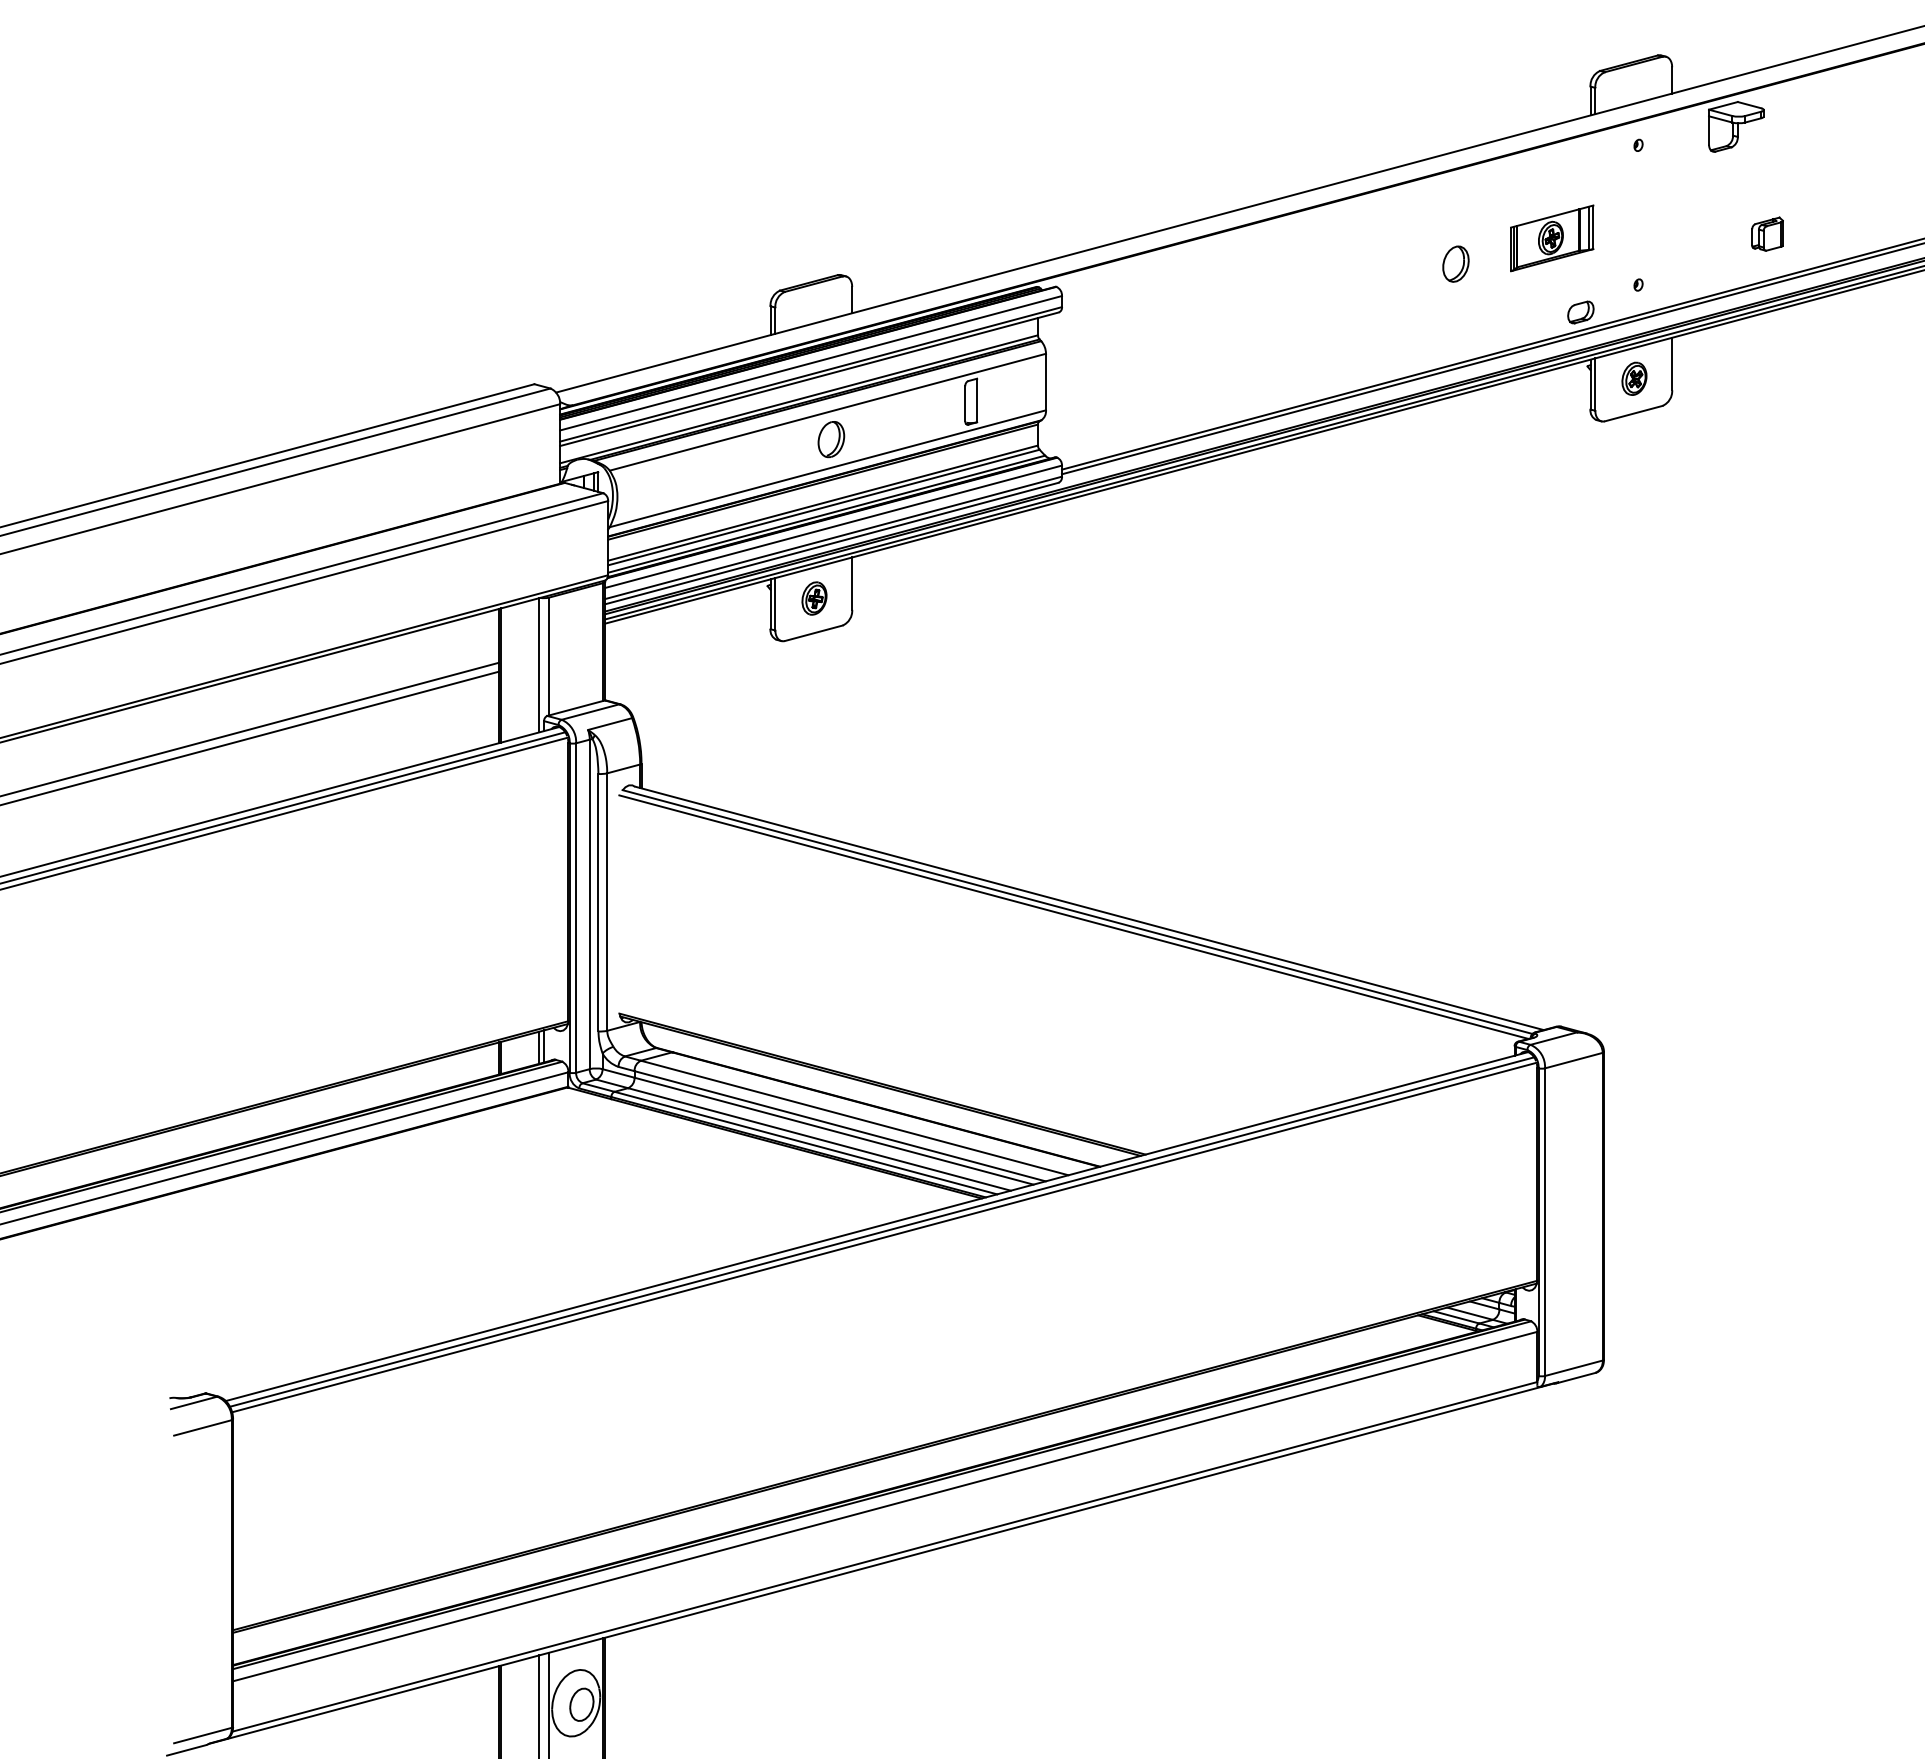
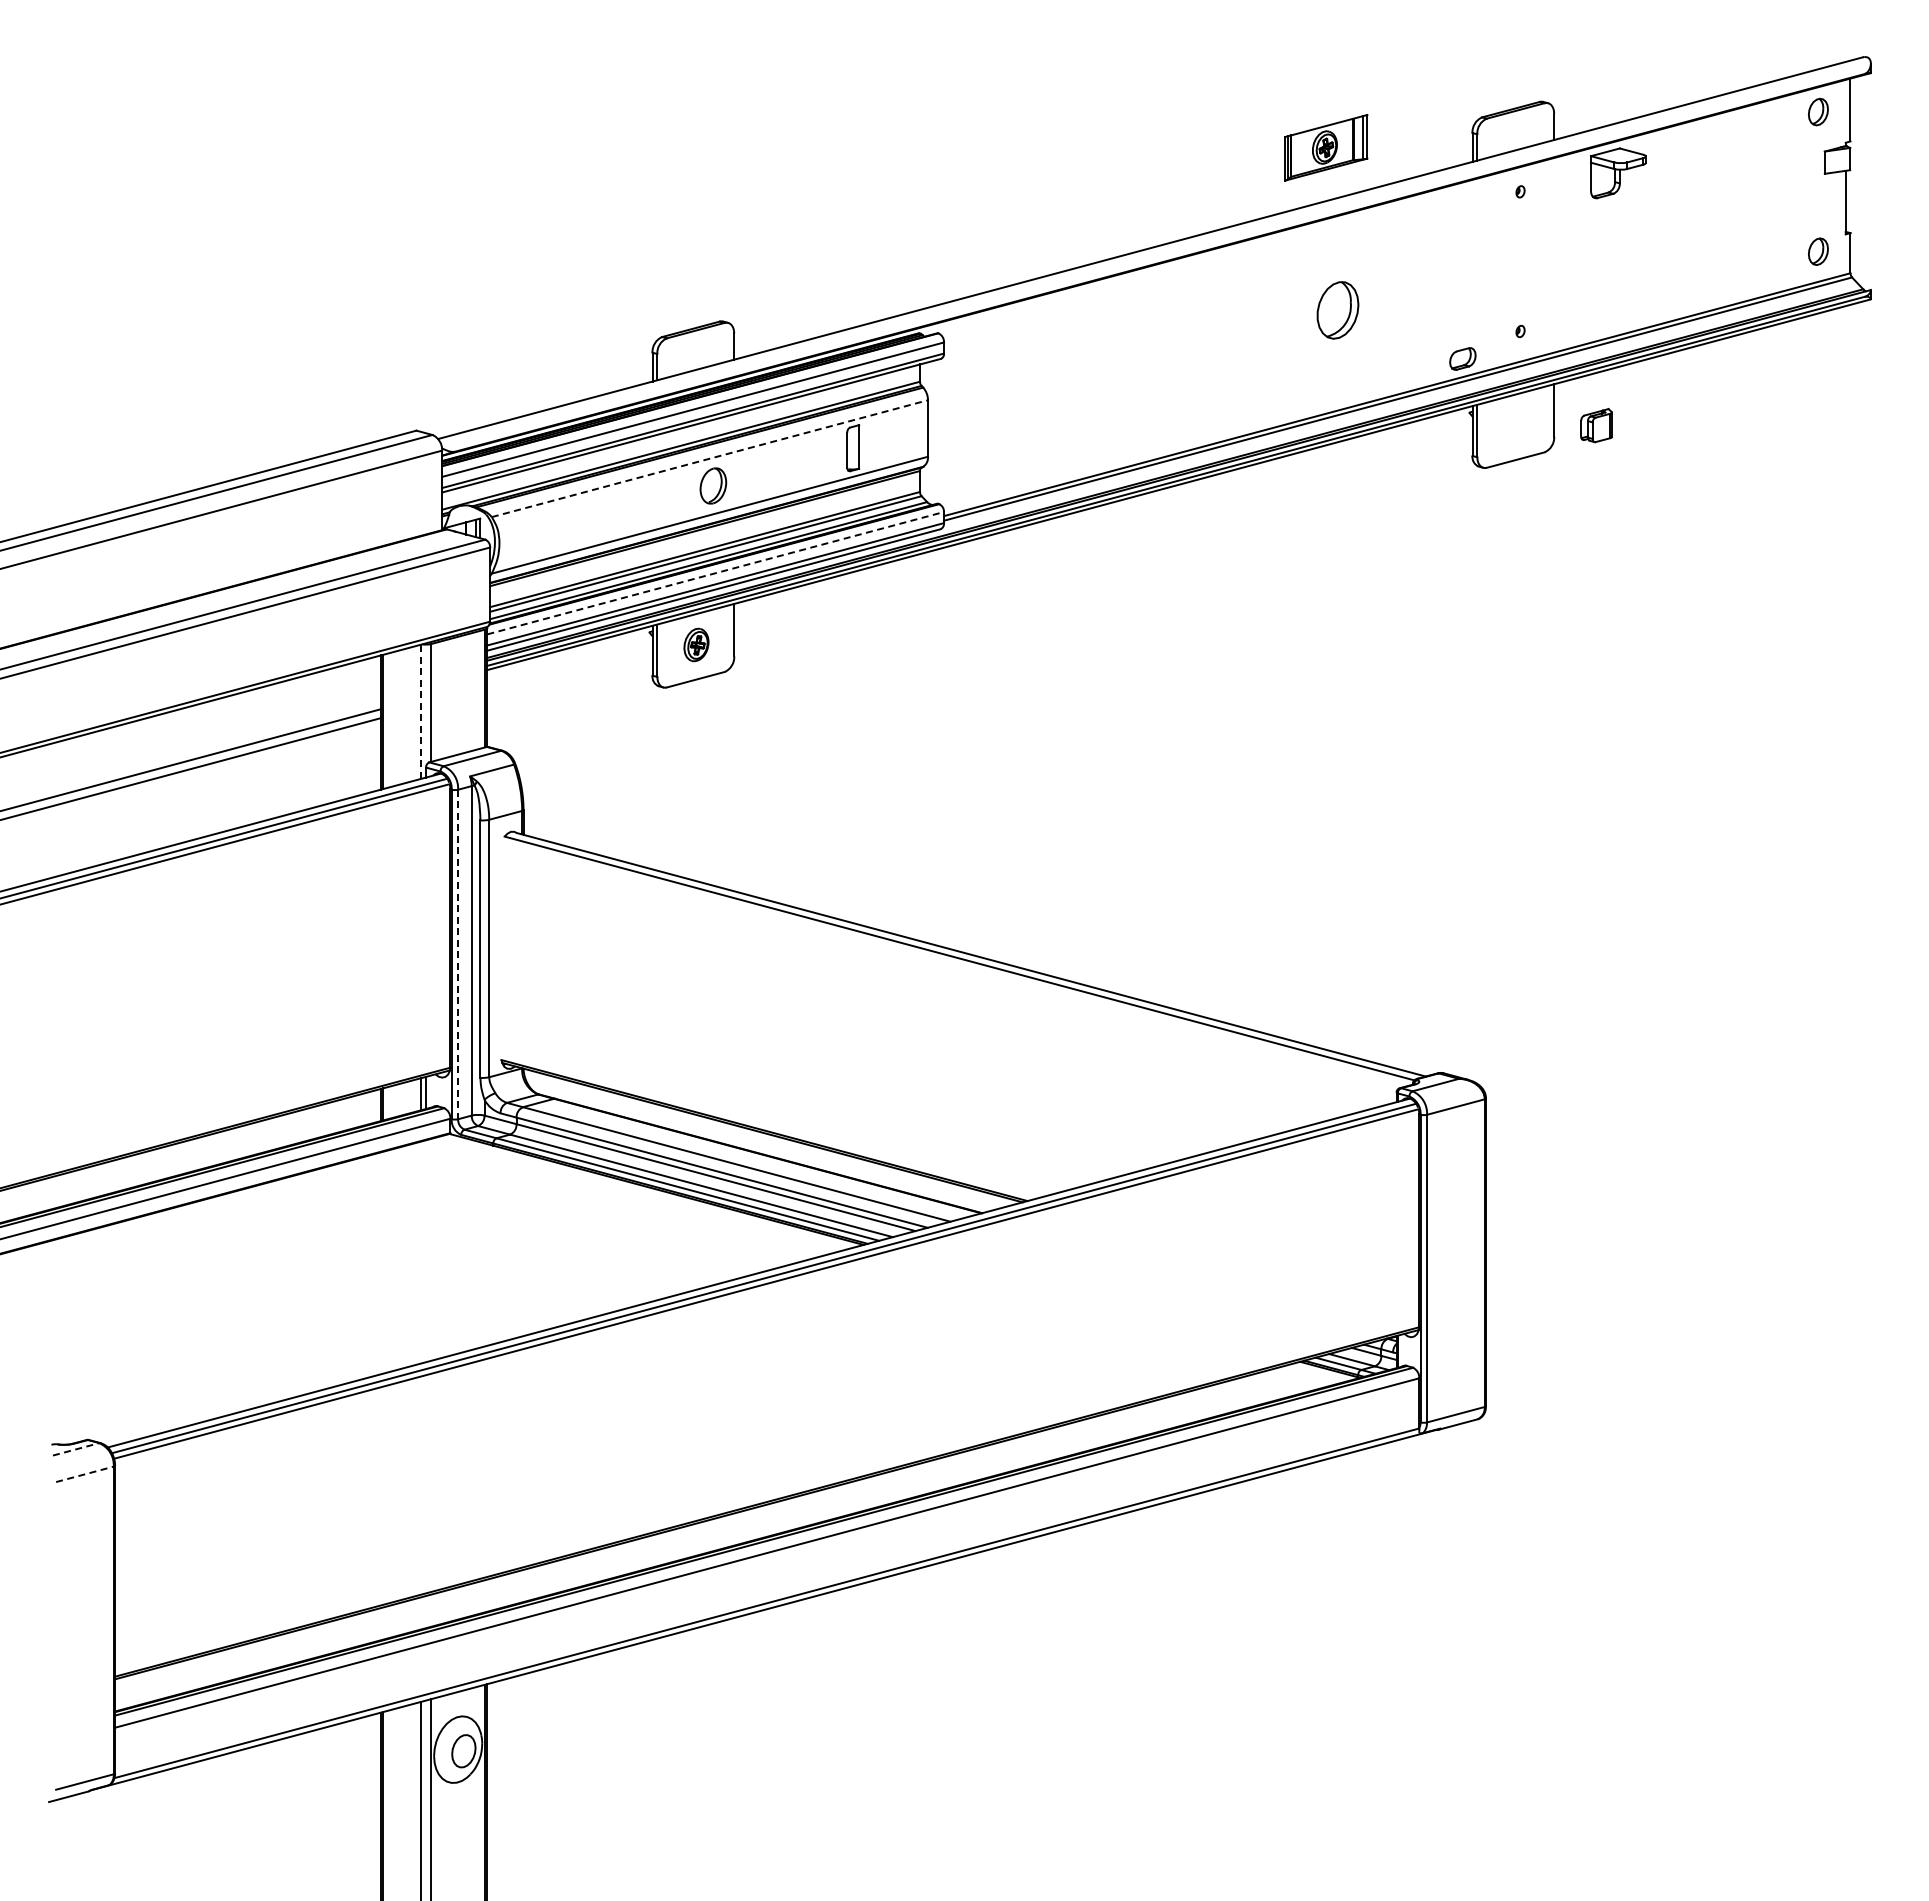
part: (1767, 234) -> (1596, 425), moved
part: (1552, 238) -> (1326, 147), moved
part: (1455, 264) -> (1337, 310), size x1.6
part: (1634, 379) -> (1516, 425), removed
line: (827, 412) -> (709, 458), solid -> dashed
line: (834, 527) -> (716, 573), solid -> dashed
line: (539, 665) -> (421, 711), solid -> dashed
line: (576, 908) -> (458, 954), solid -> dashed
line: (1073, 917) -> (955, 963), removed
line: (194, 1403) -> (76, 1449), solid -> dashed
line: (202, 1428) -> (84, 1474), solid -> dashed

